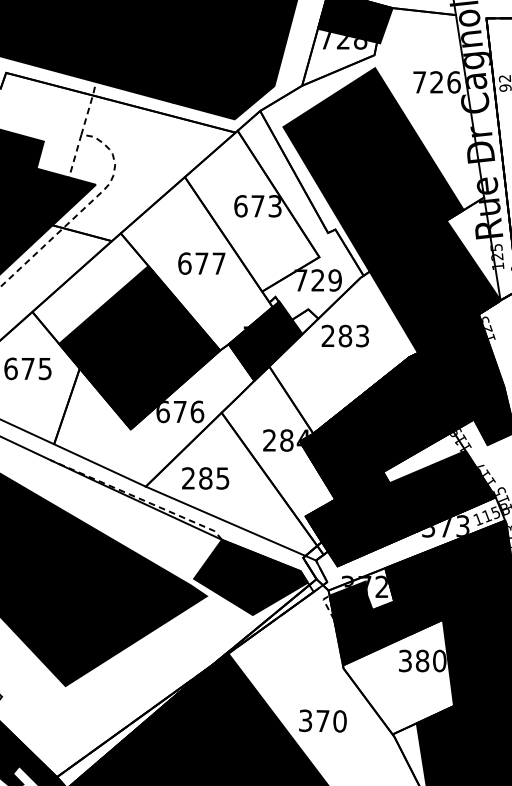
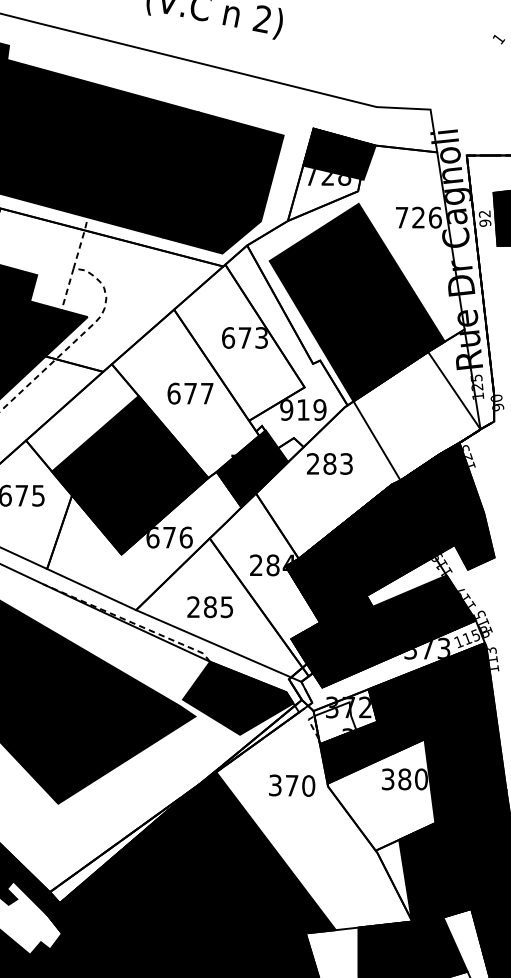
text: (308, 279) -> (294, 409), 729 -> 919
fill: (434, 286) -> (416, 415), removed
text: (204, 478) -> (209, 607), moved
fill: (351, 603) -> (335, 723), removed
text: (323, 720) -> (292, 785), moved

